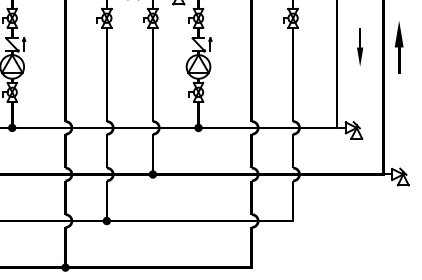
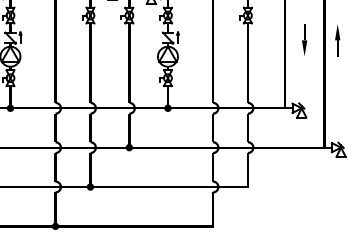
part: (399, 47) -> (337, 40), size x0.71

